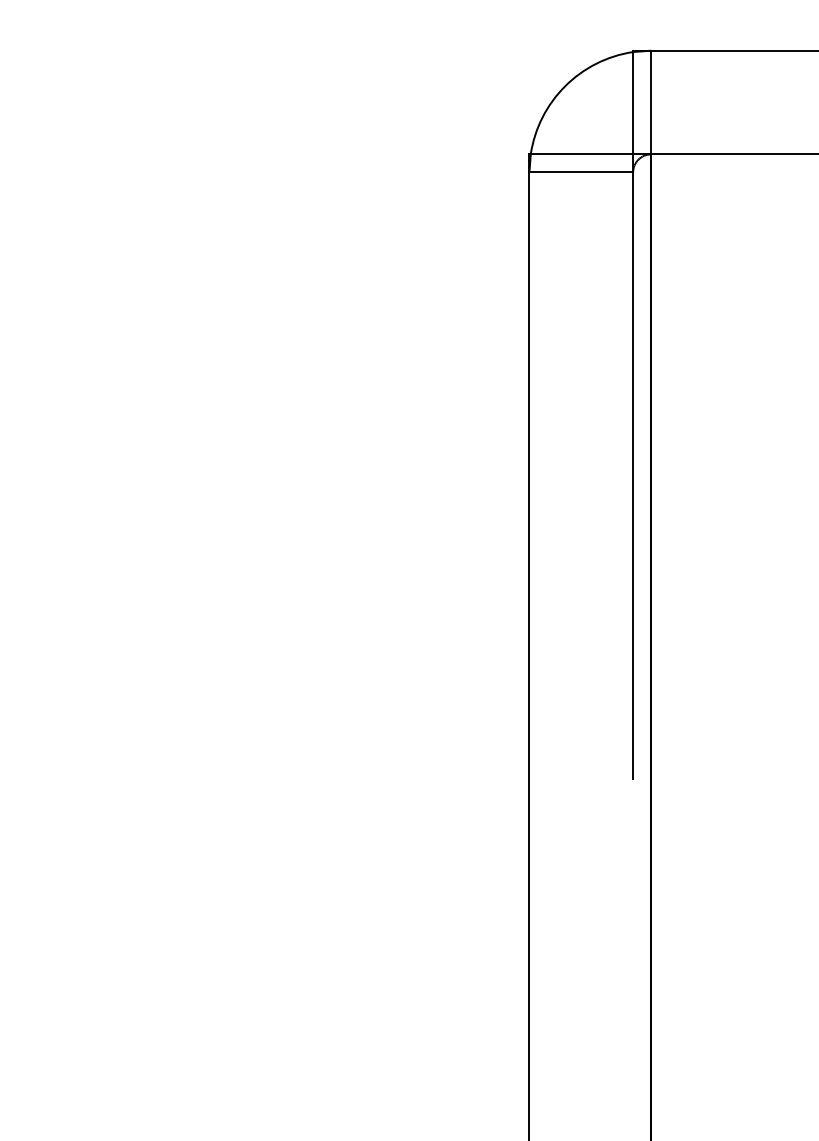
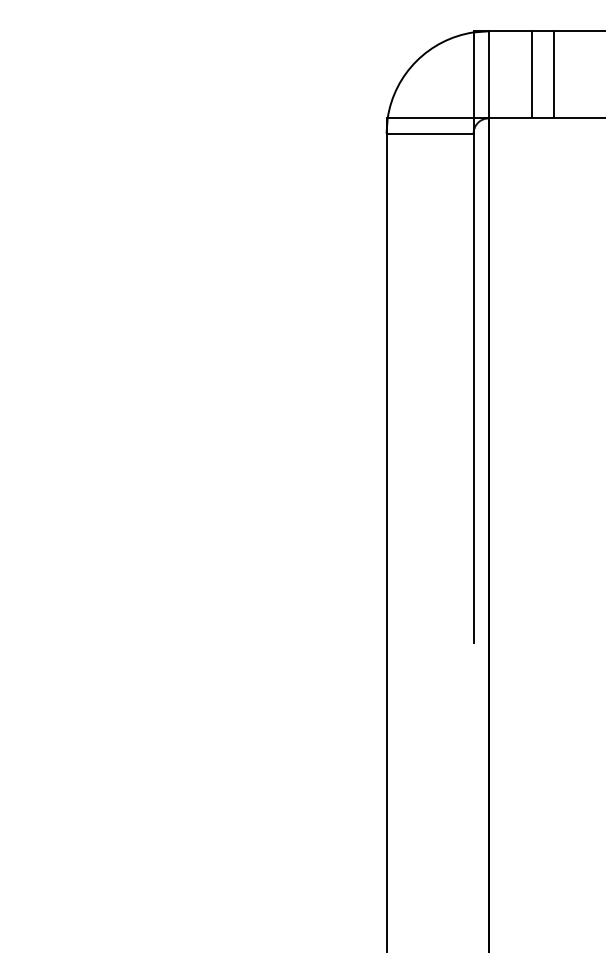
line: (703, 102) -> (532, 74), added
line: (728, 102) -> (553, 74), added

